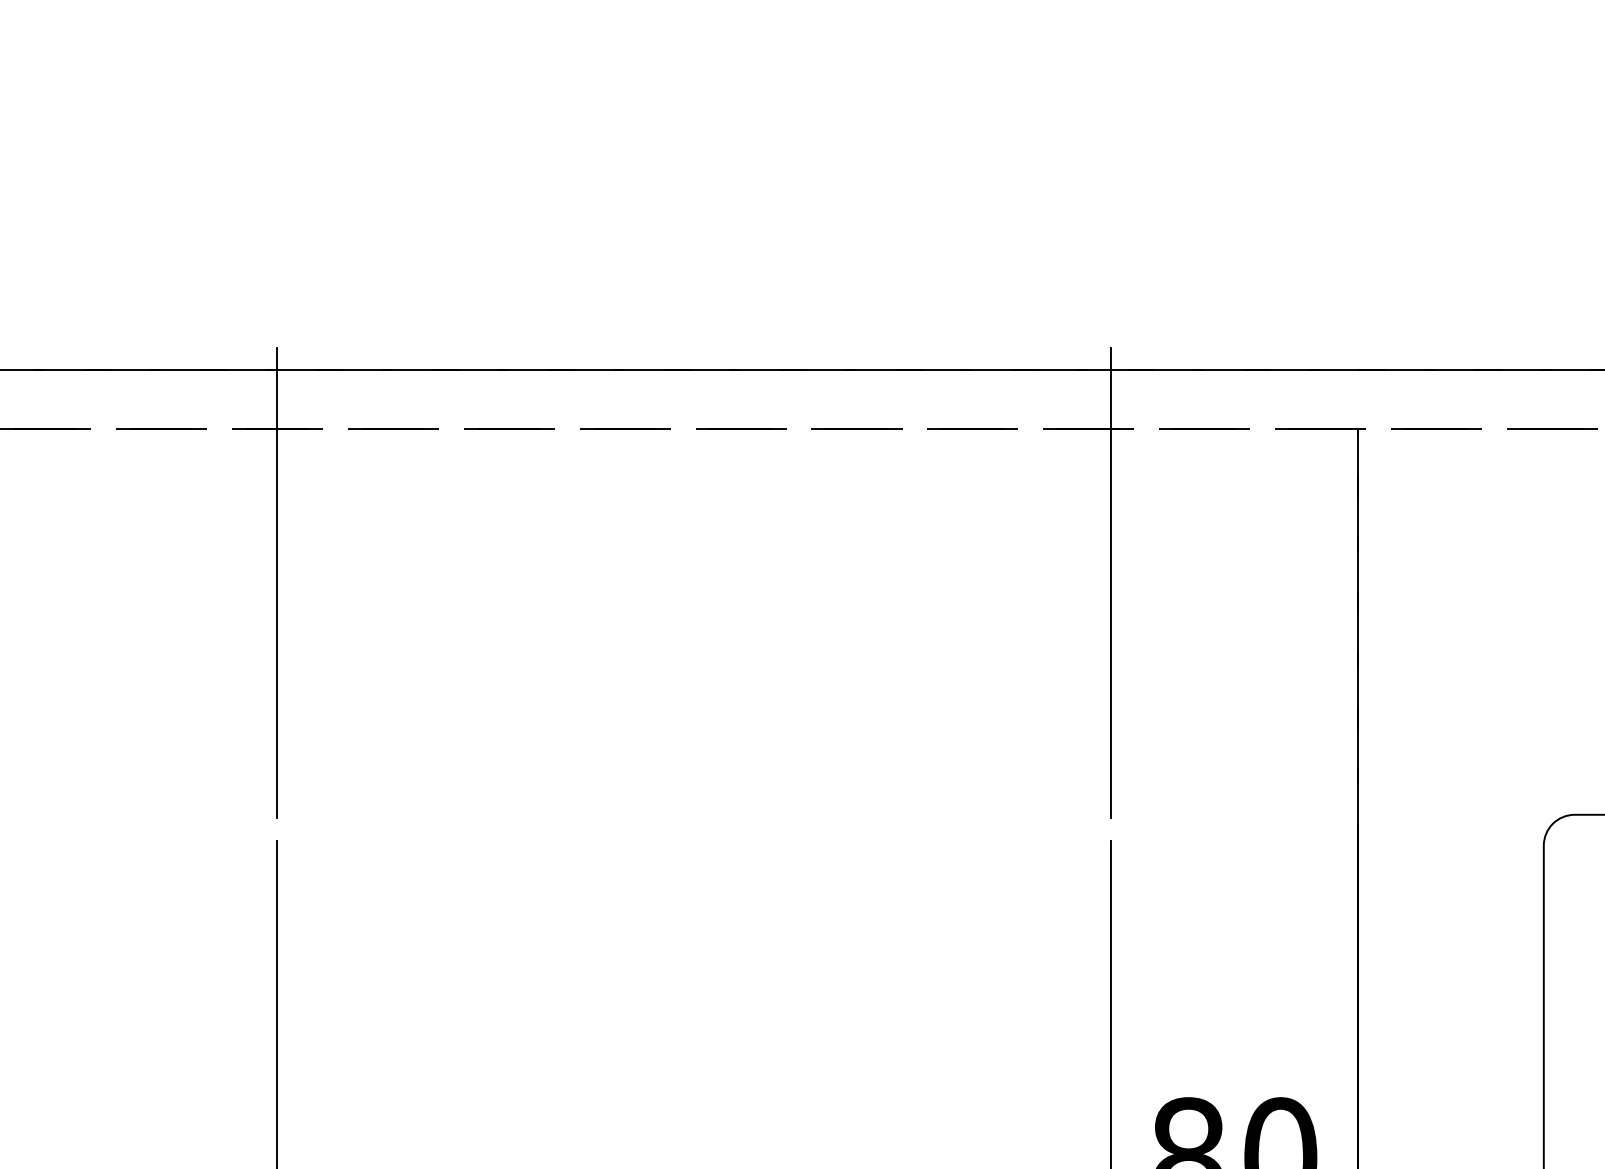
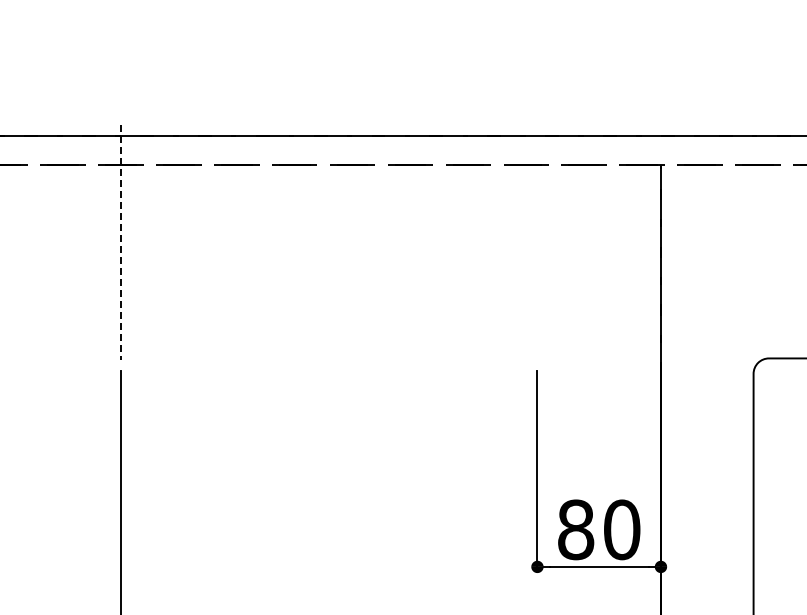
line: (1111, 582) -> (537, 242), removed
line: (276, 584) -> (120, 243), solid -> dashed

